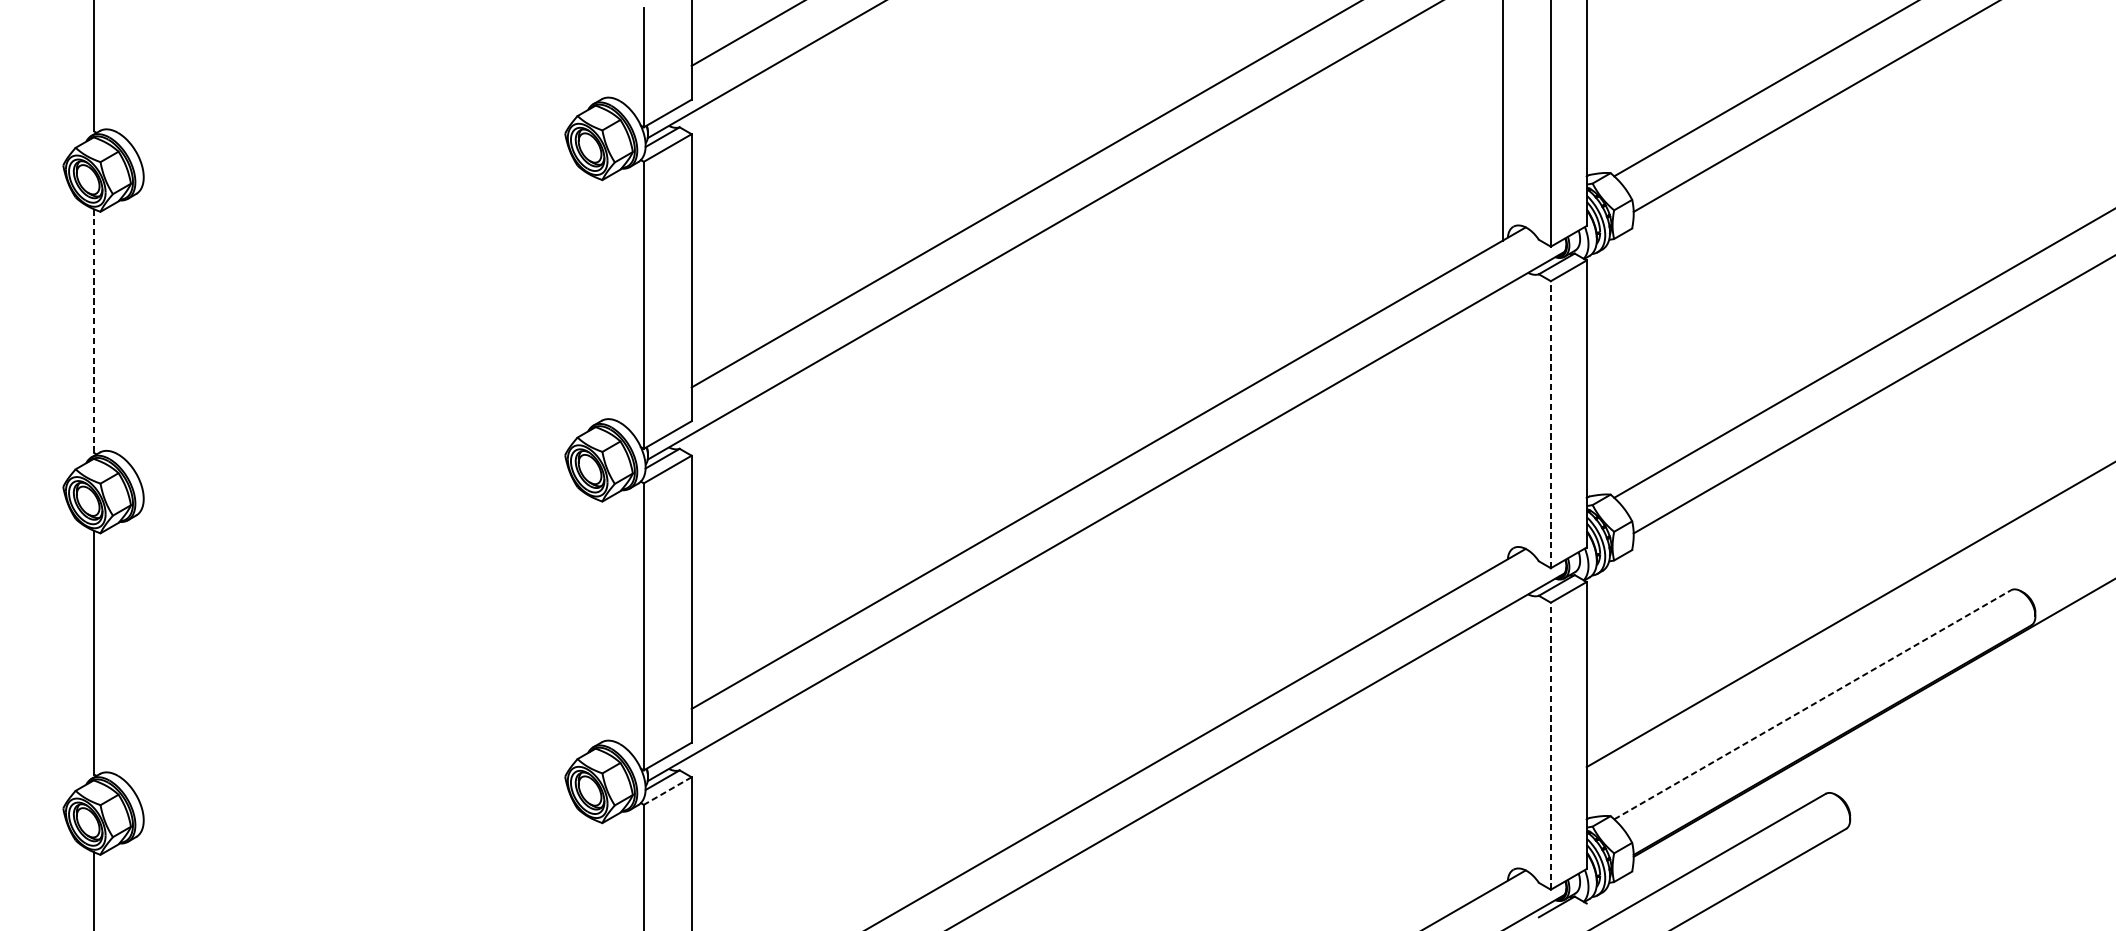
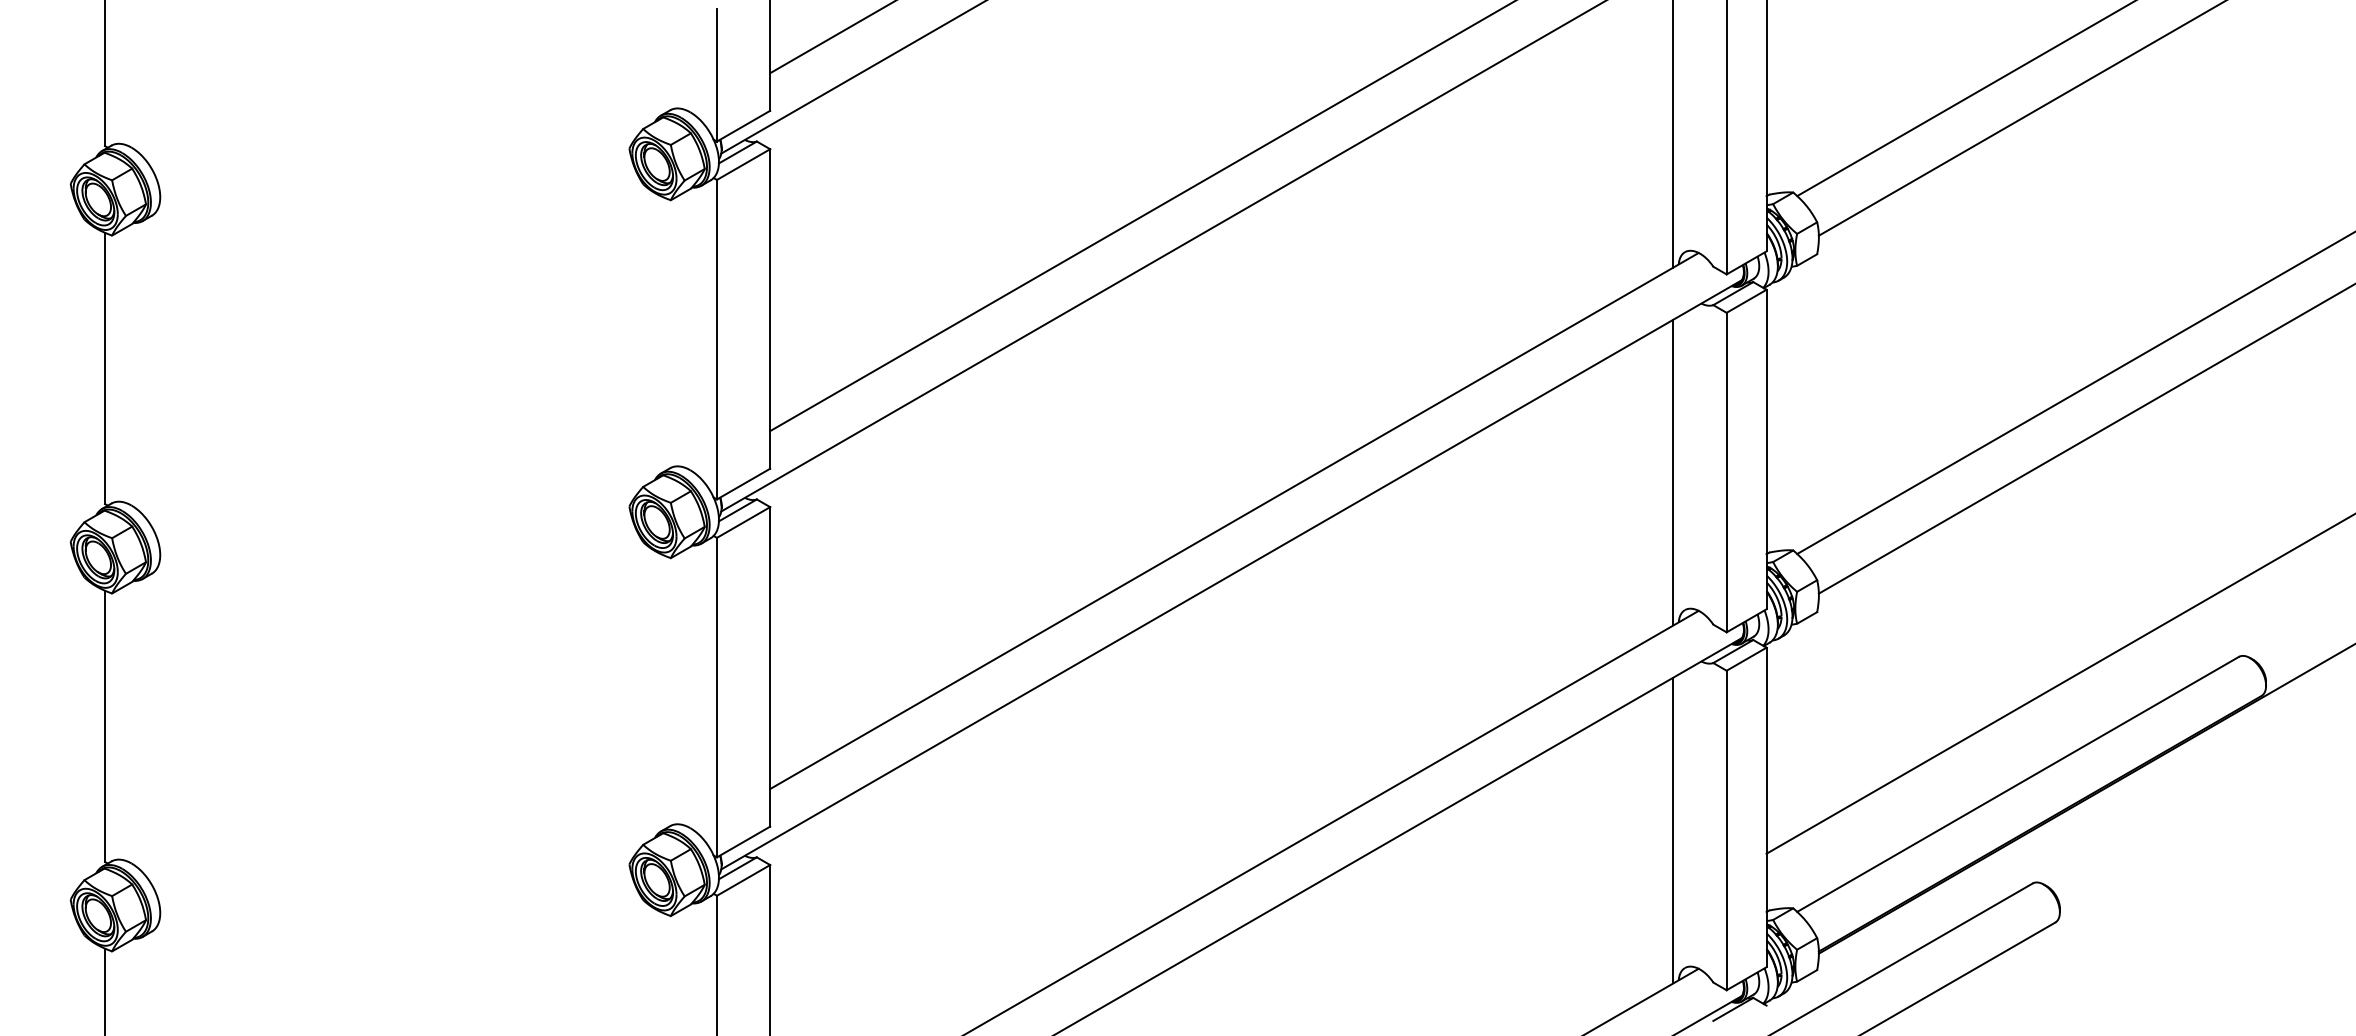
line: (94, 331) -> (105, 368), dashed -> solid
line: (1503, 424) -> (1673, 472), added
line: (1550, 424) -> (1726, 472), dashed -> solid
line: (1813, 704) -> (2018, 784), dashed -> solid
line: (1503, 746) -> (1673, 830), added
line: (1550, 746) -> (1726, 830), dashed -> solid
line: (667, 791) -> (743, 880), dashed -> solid

